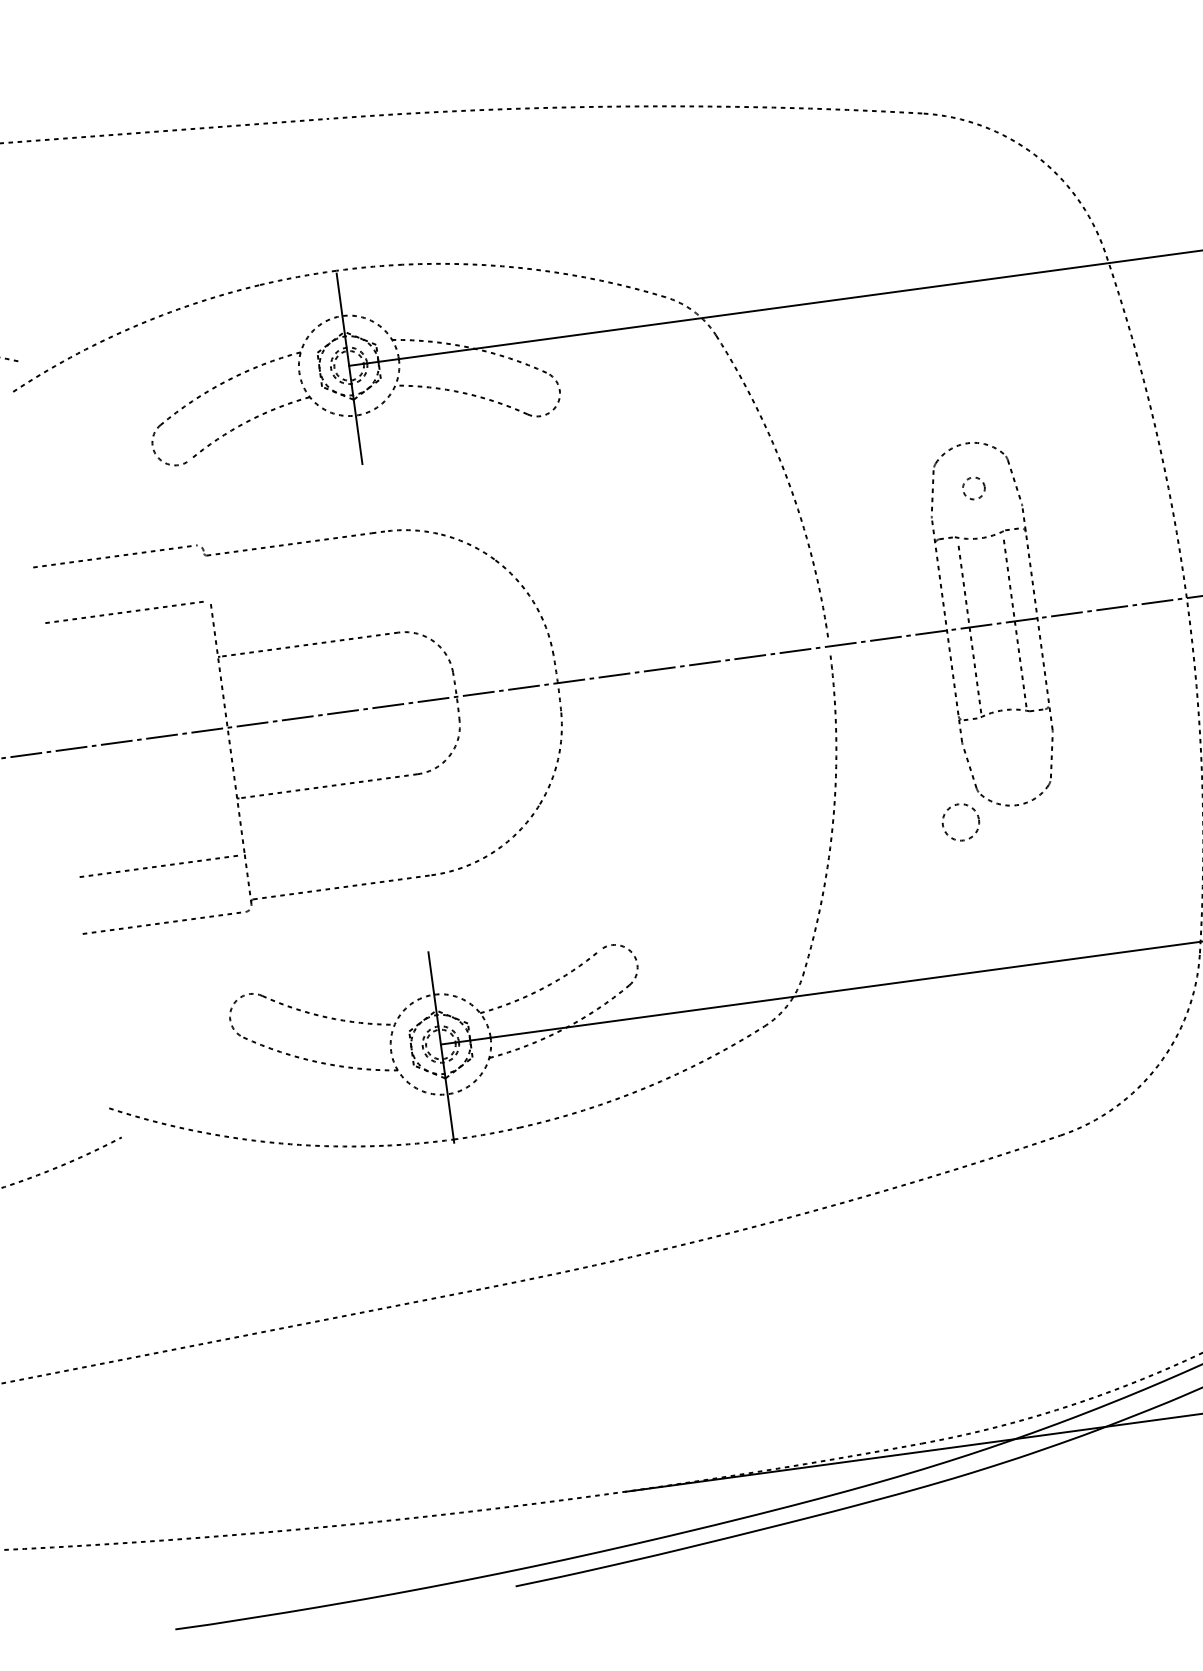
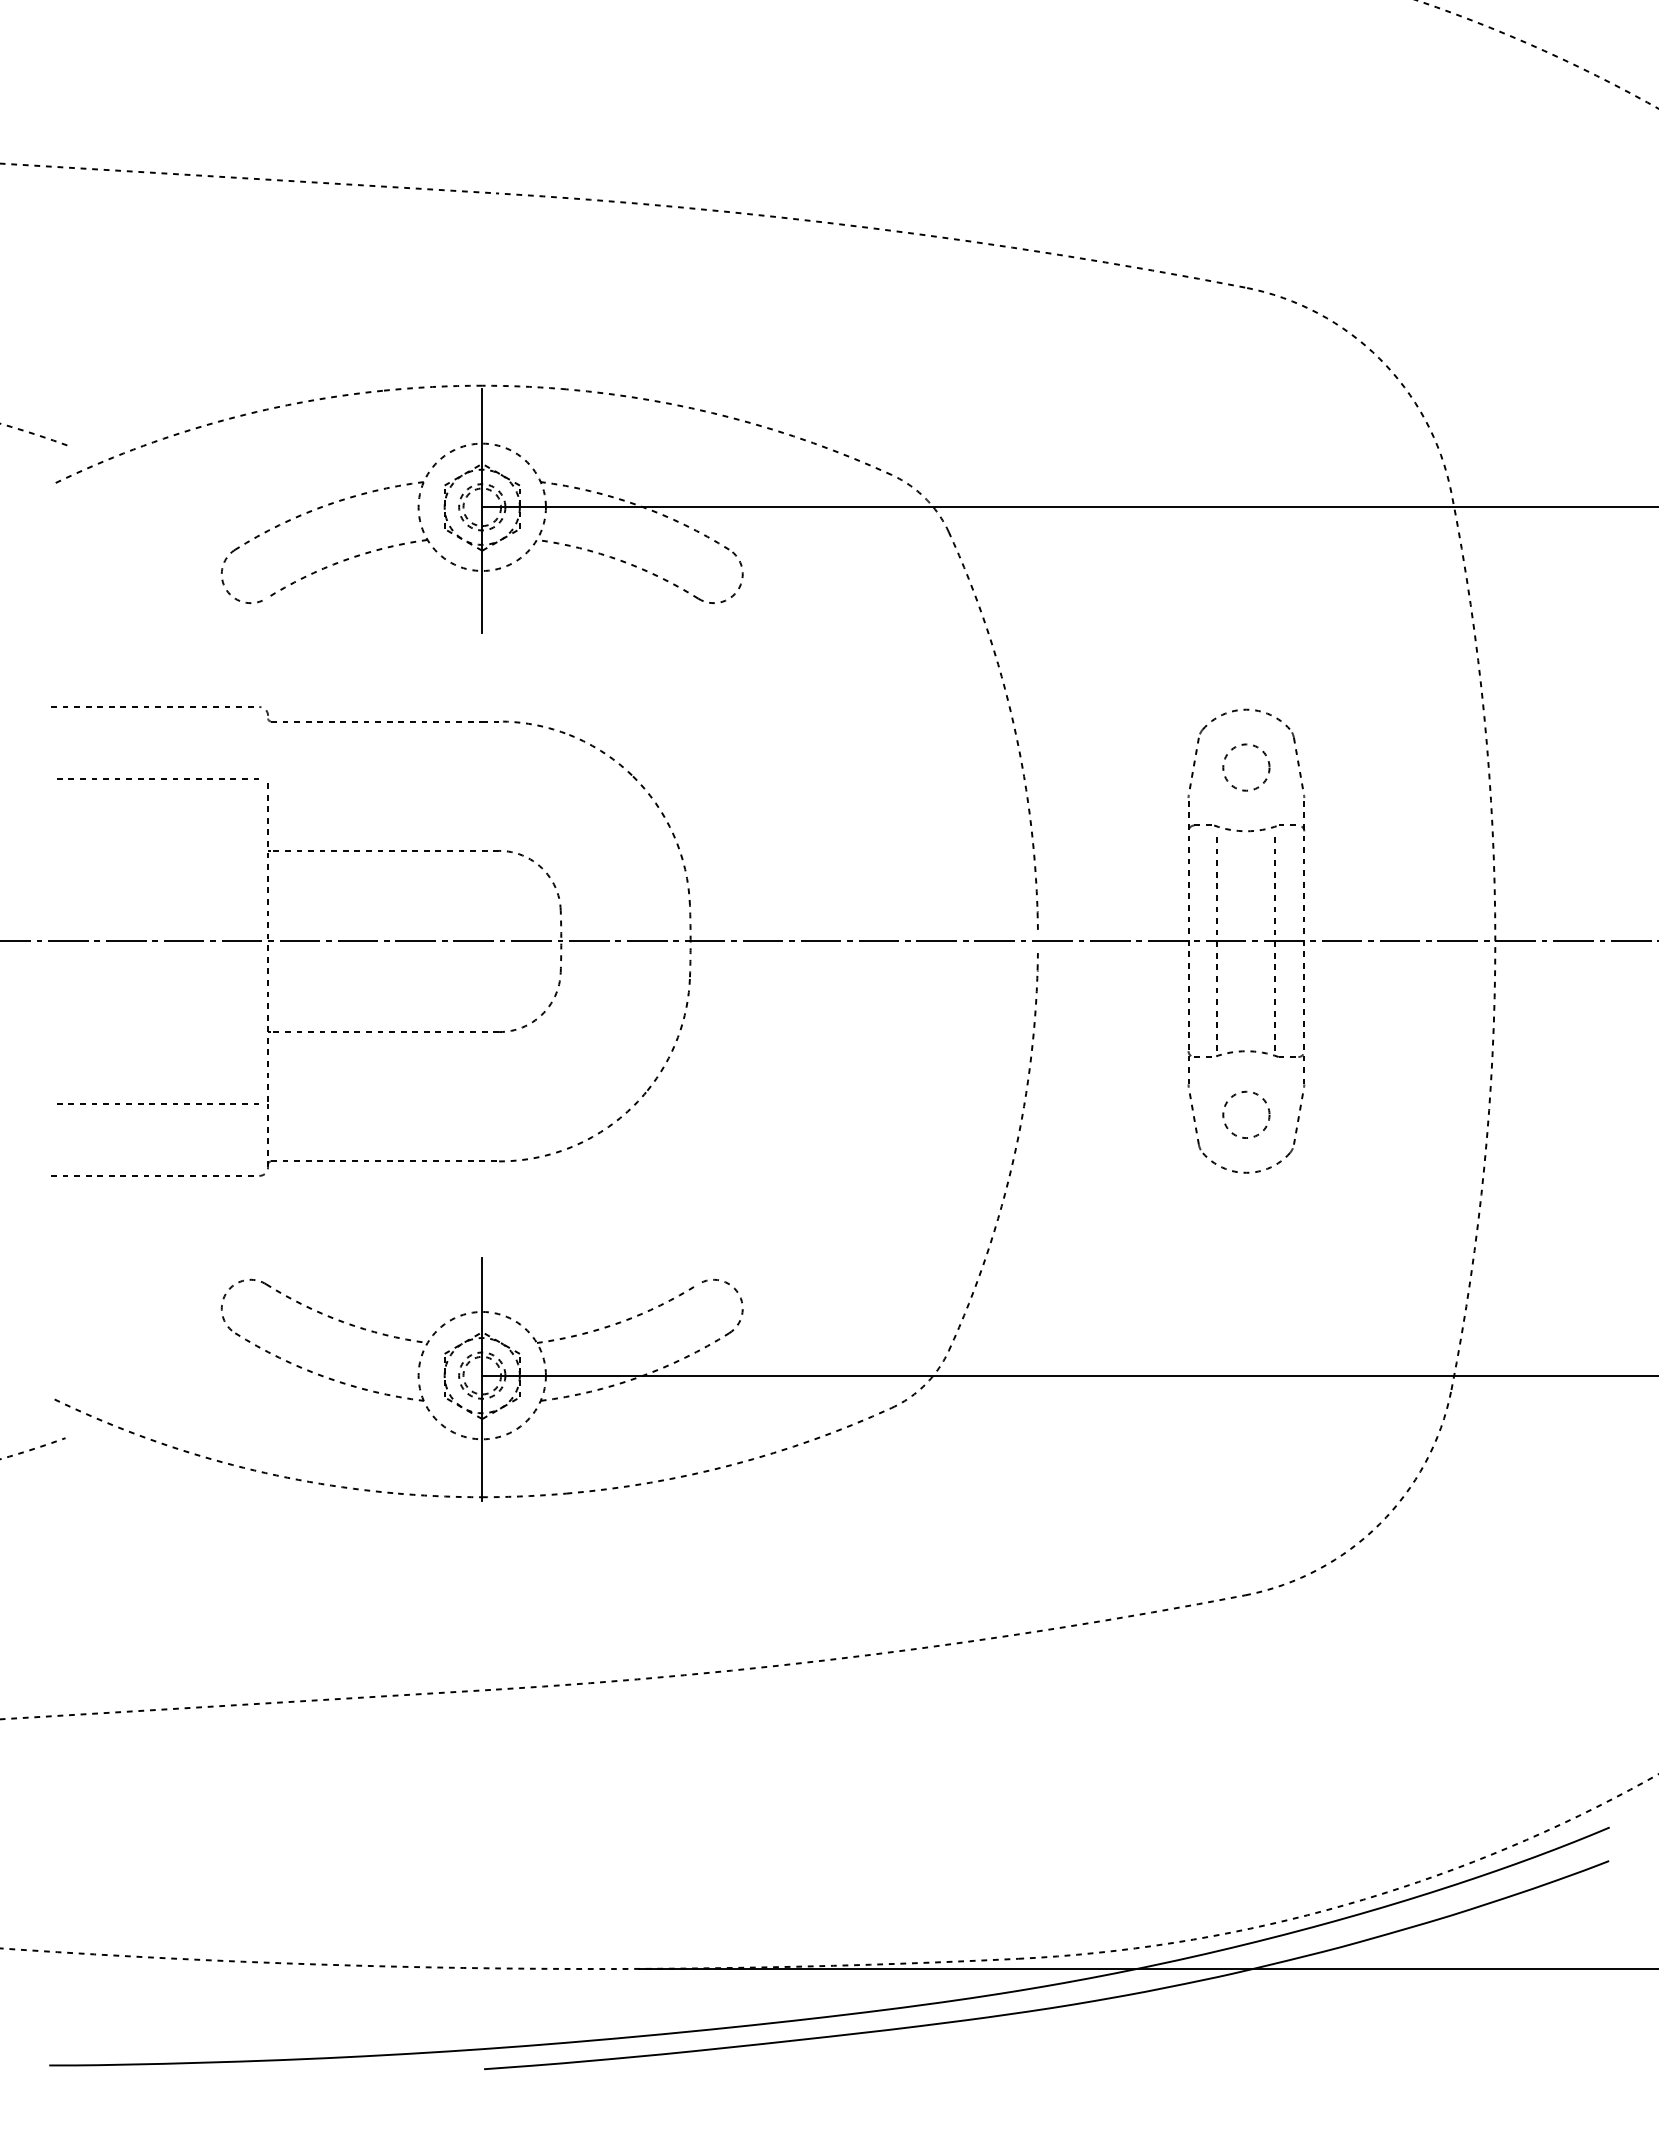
circle: (973, 488) -> (1246, 767), size x1.67
circle: (960, 822) -> (1246, 1114), moved

